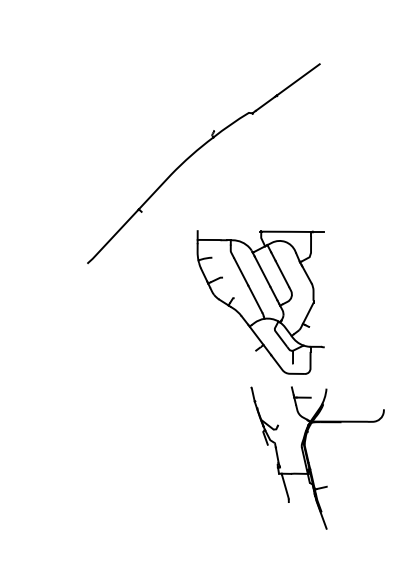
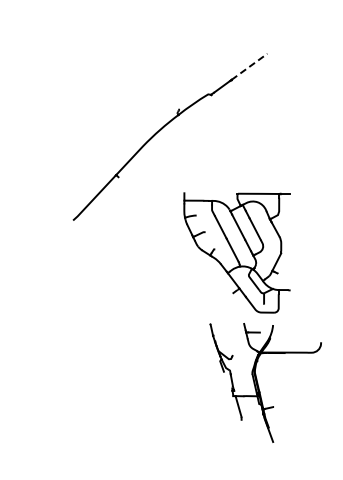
line: (298, 79) -> (249, 66), solid -> dashed
part: (260, 301) -> (236, 252), moved

